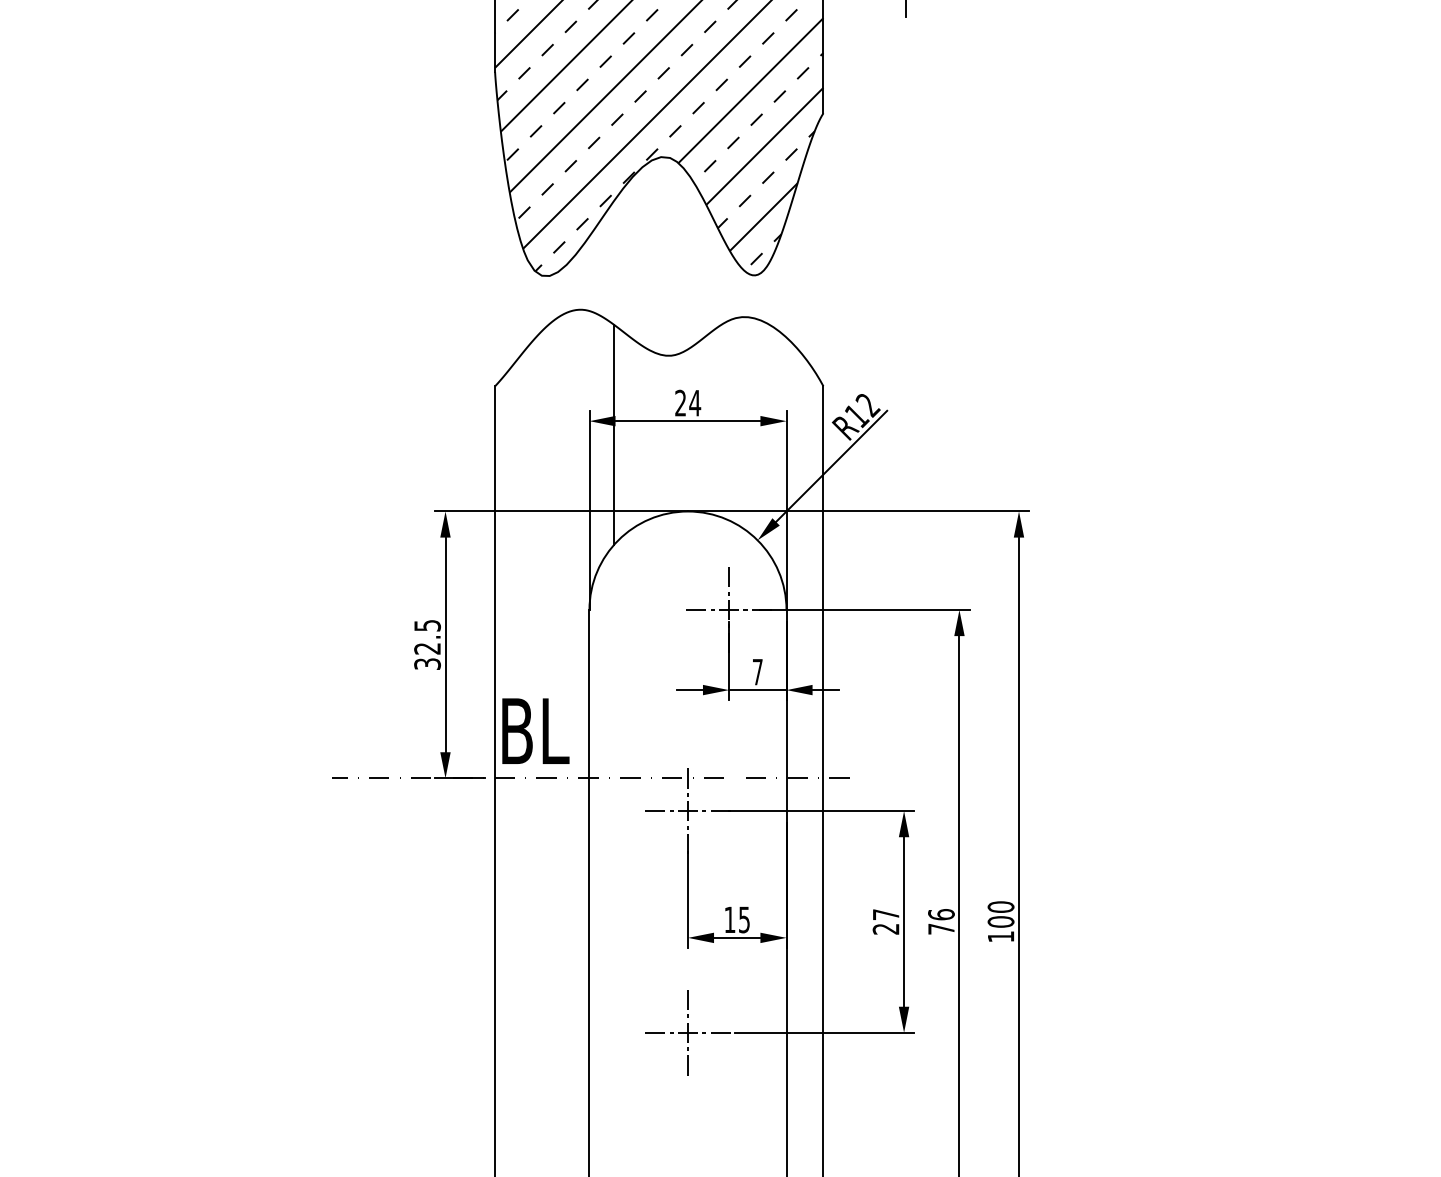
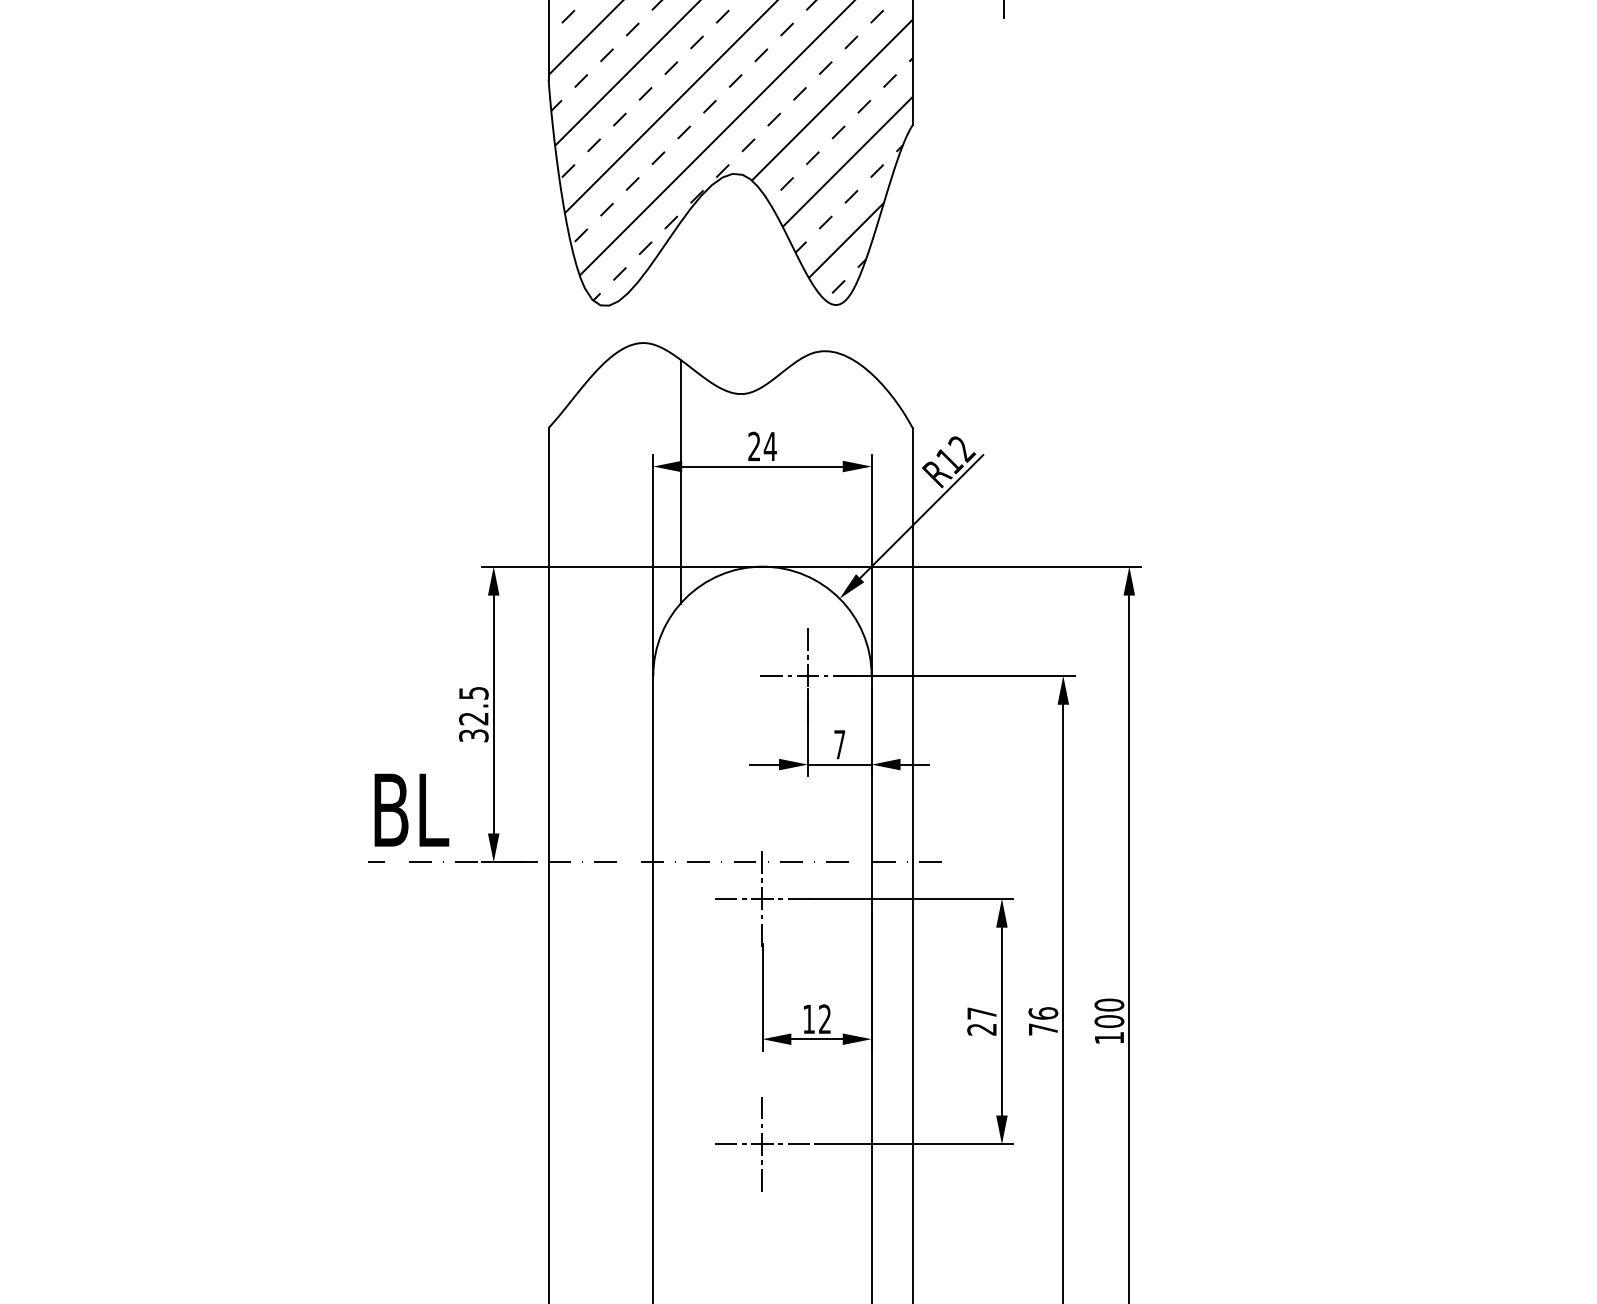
text: (535, 730) -> (411, 809), moved
text: (743, 920) -> (824, 1019), 15 -> 12

